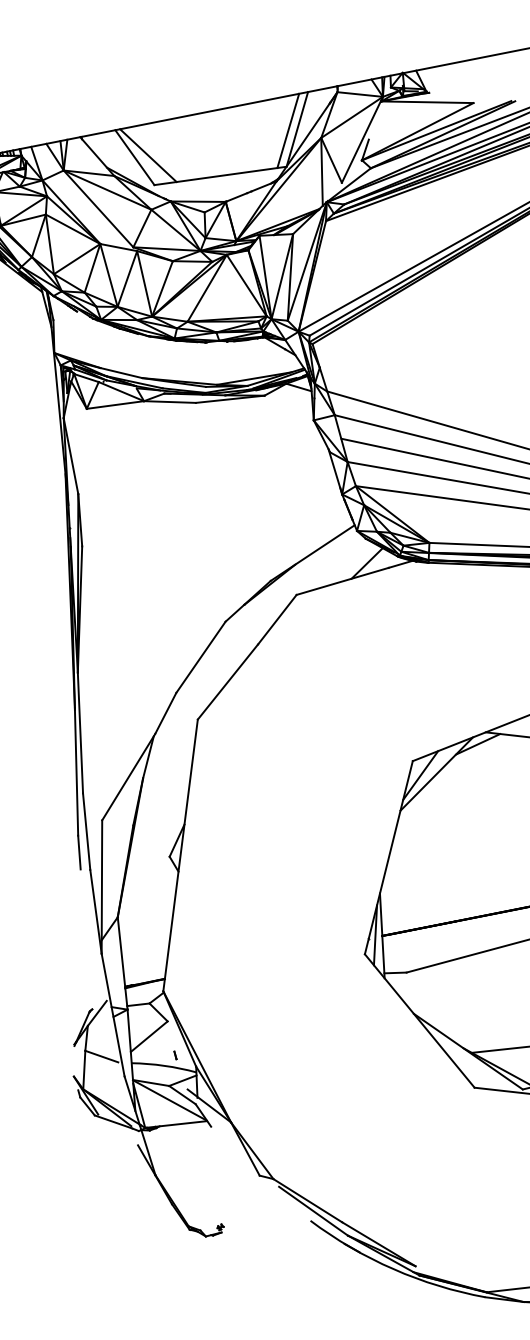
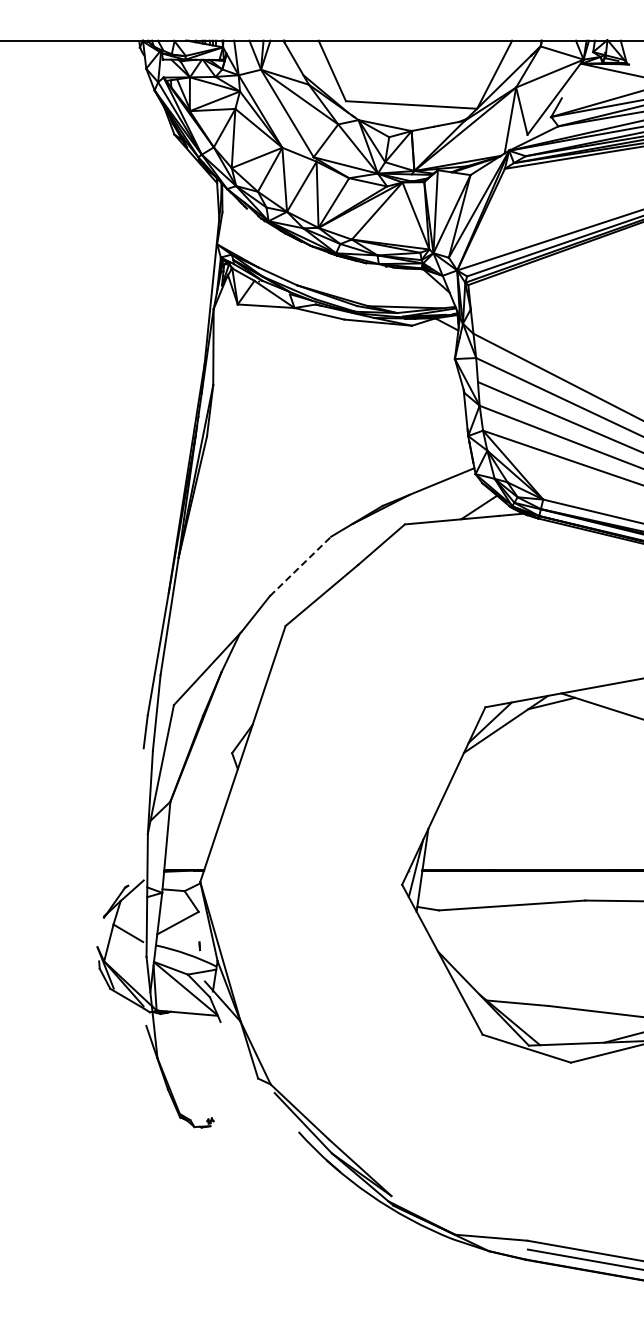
line: (288, 131) -> (485, 74), removed
line: (148, 155) -> (345, 71), removed
line: (200, 657) -> (300, 566), solid -> dashed

